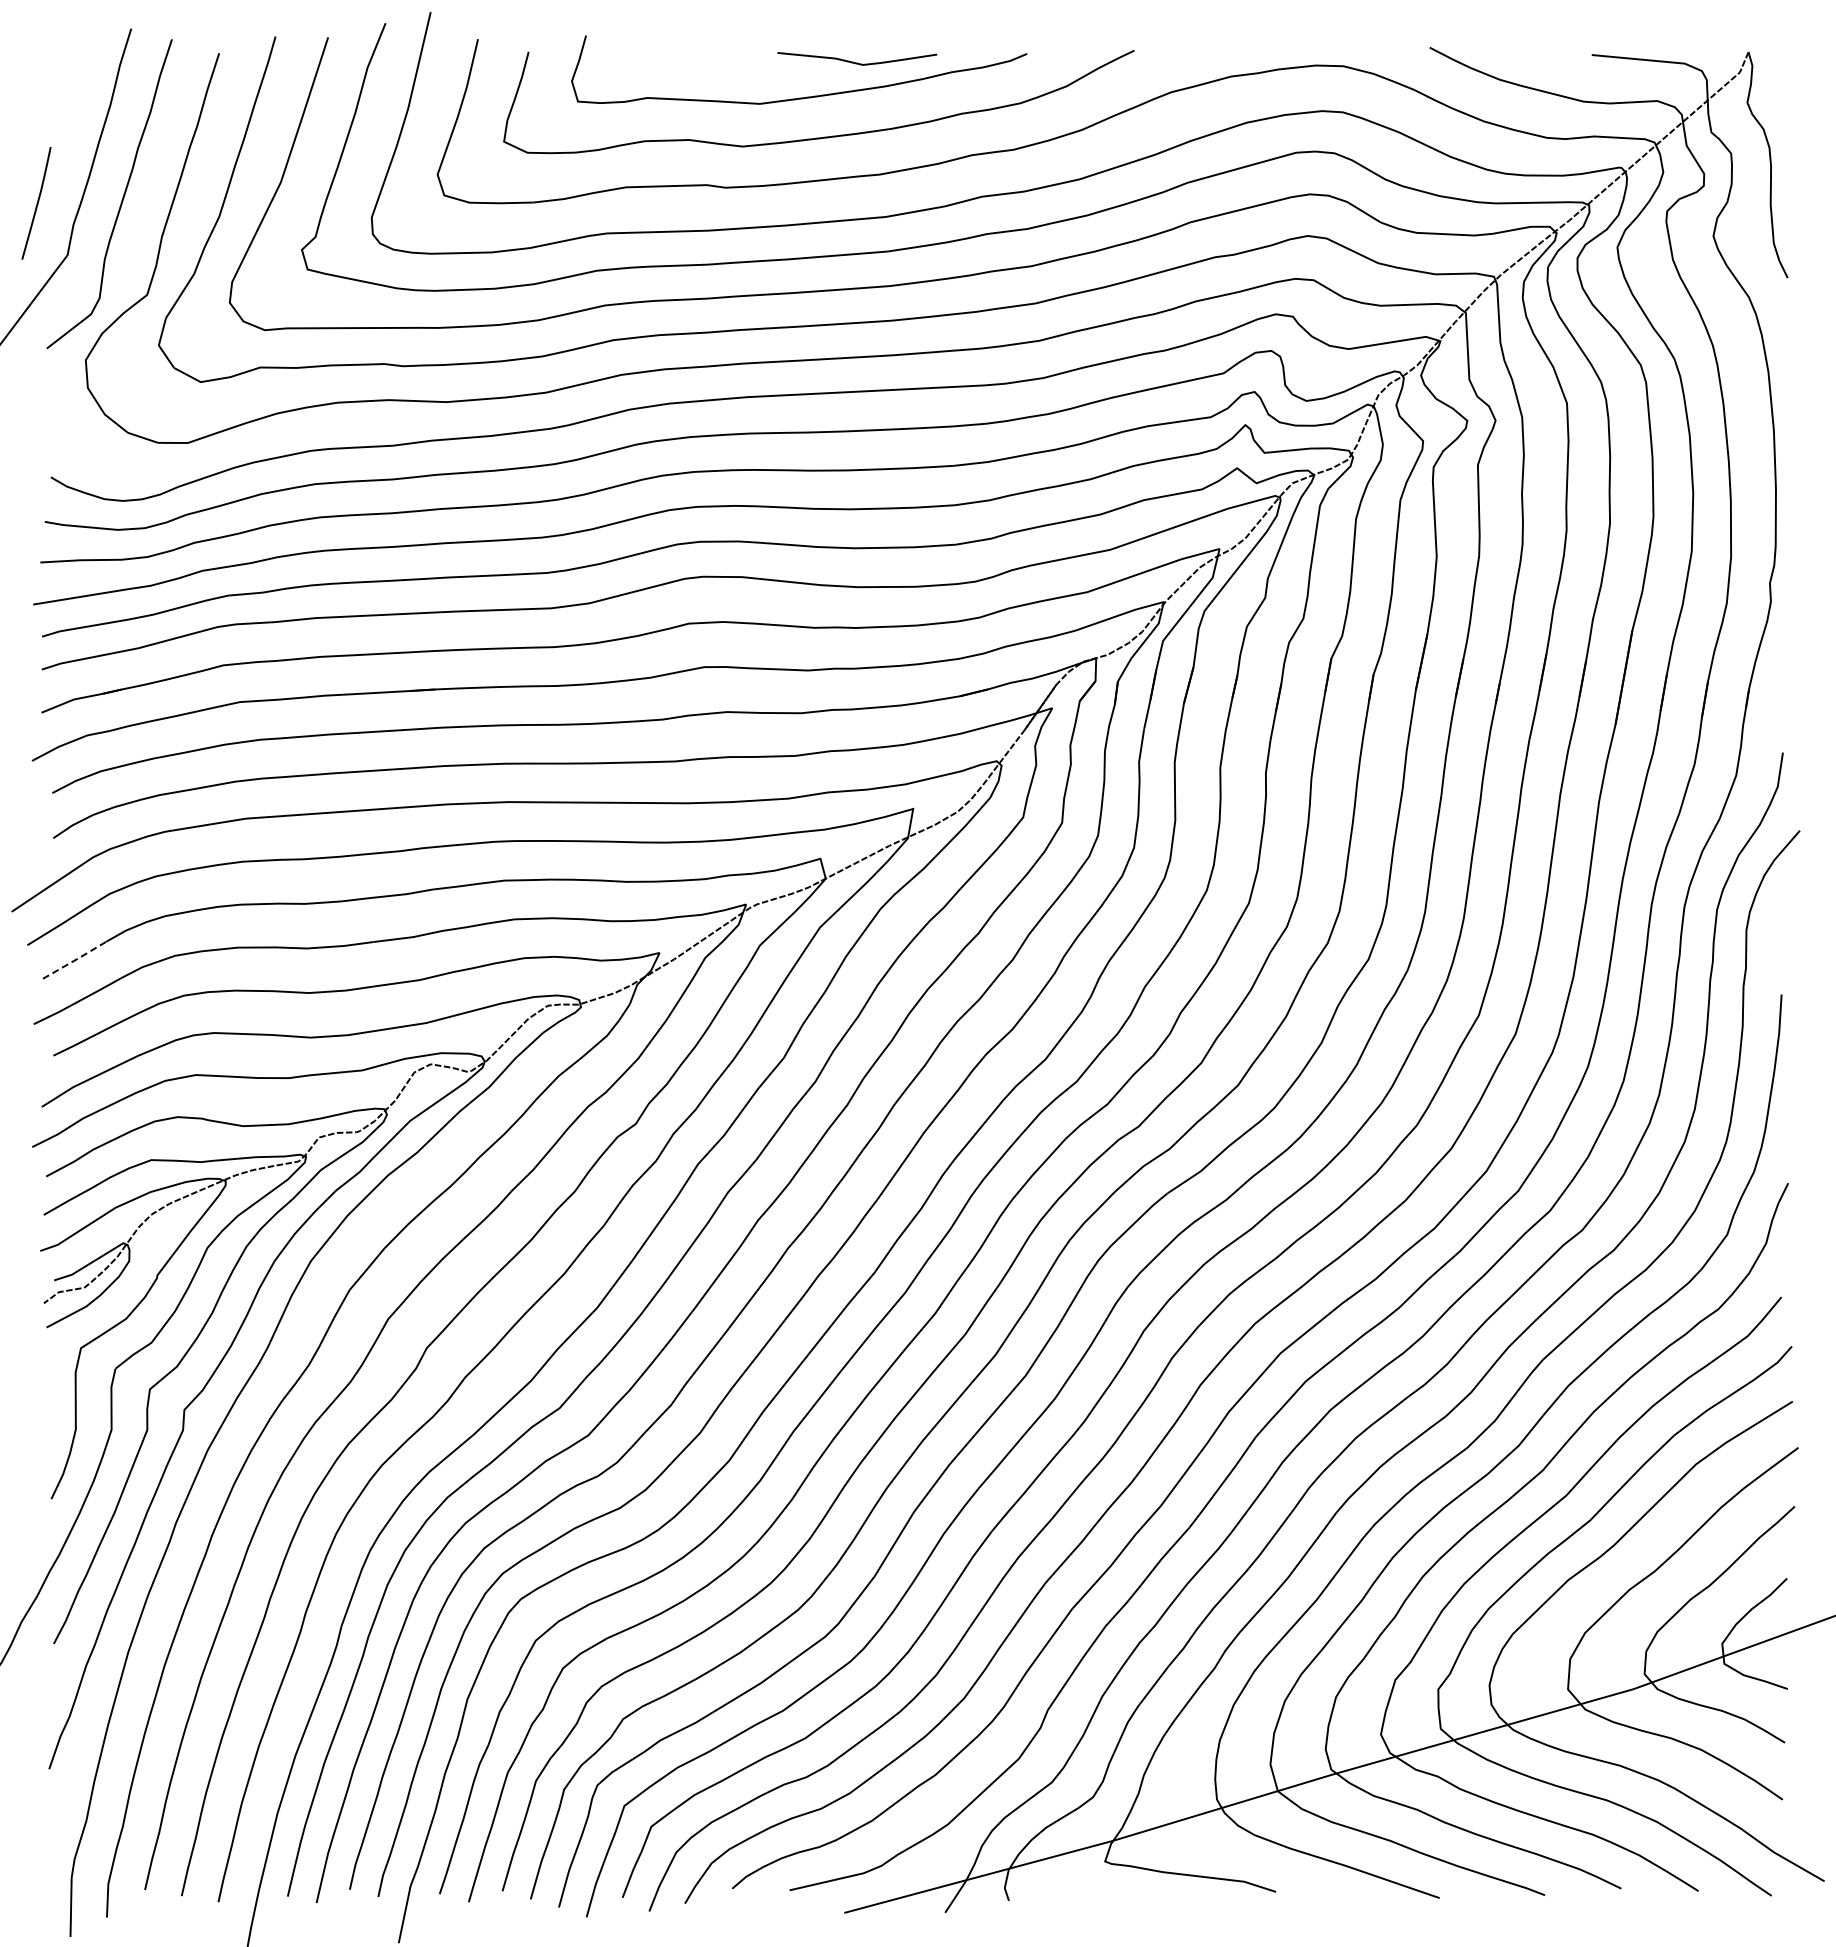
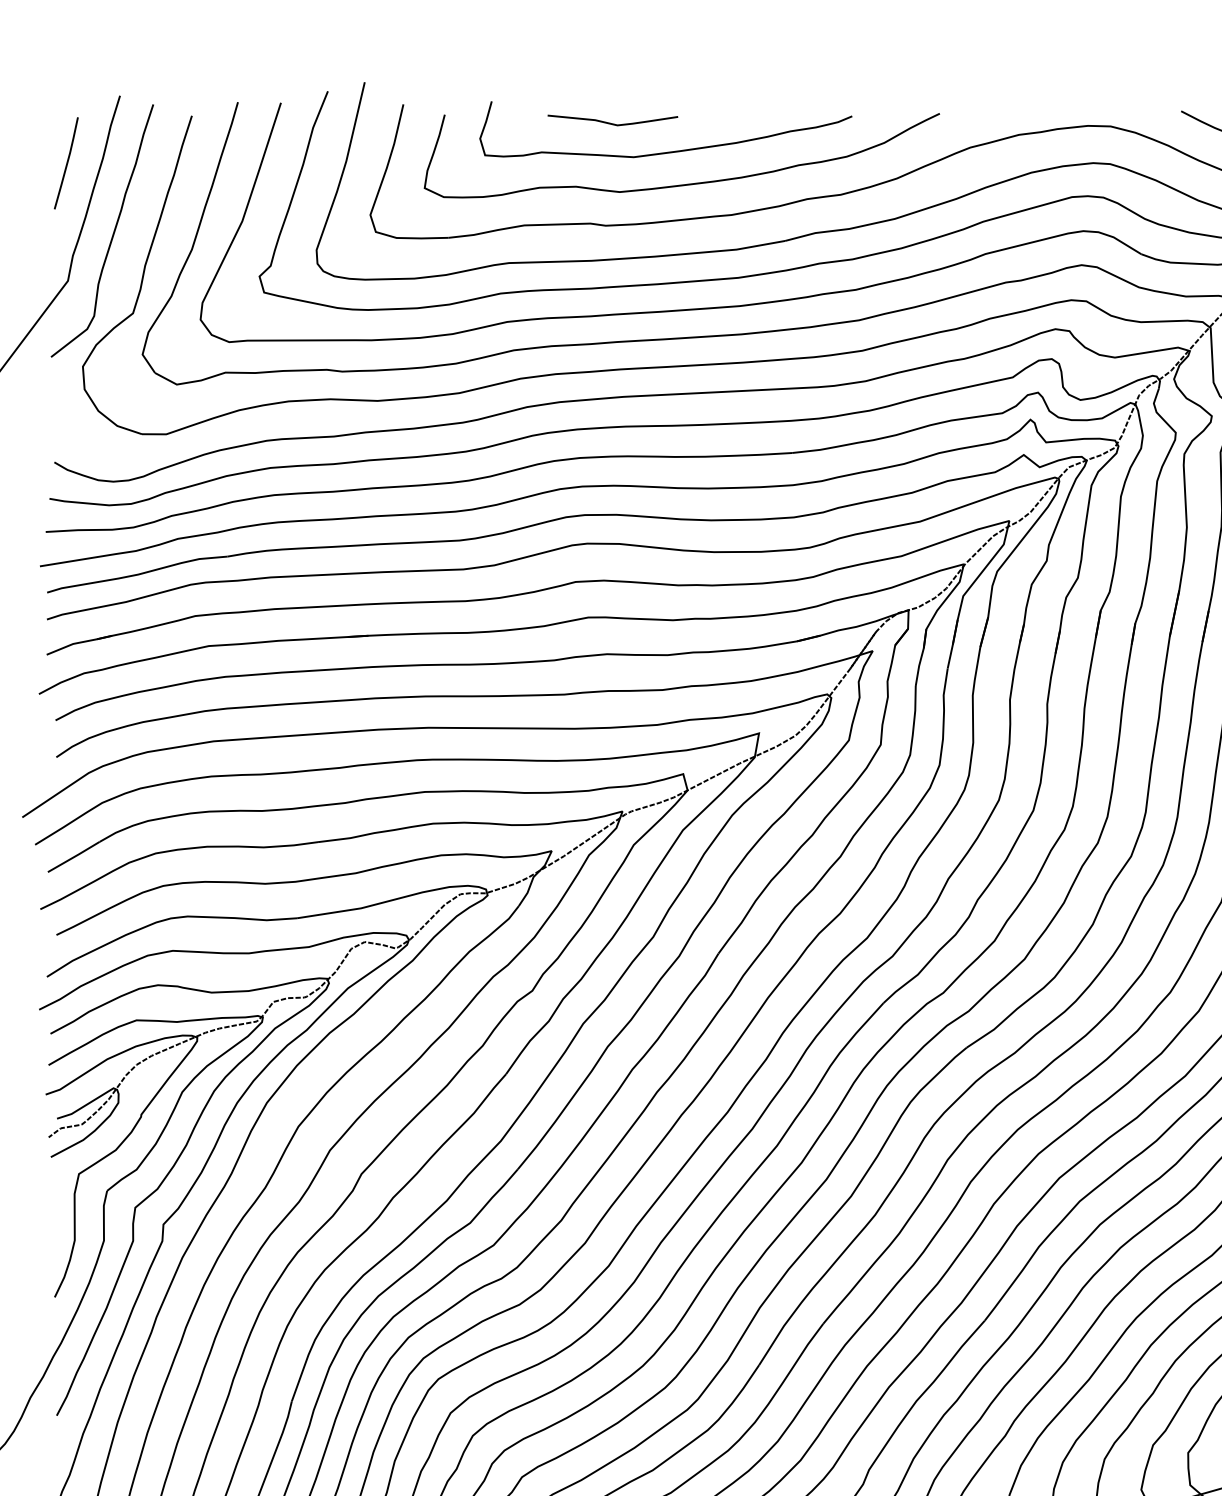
curve: (857, 62) -> (613, 123), moved
line: (36, 203) -> (66, 163), moved
line: (75, 959) -> (74, 856), dashed -> solid

